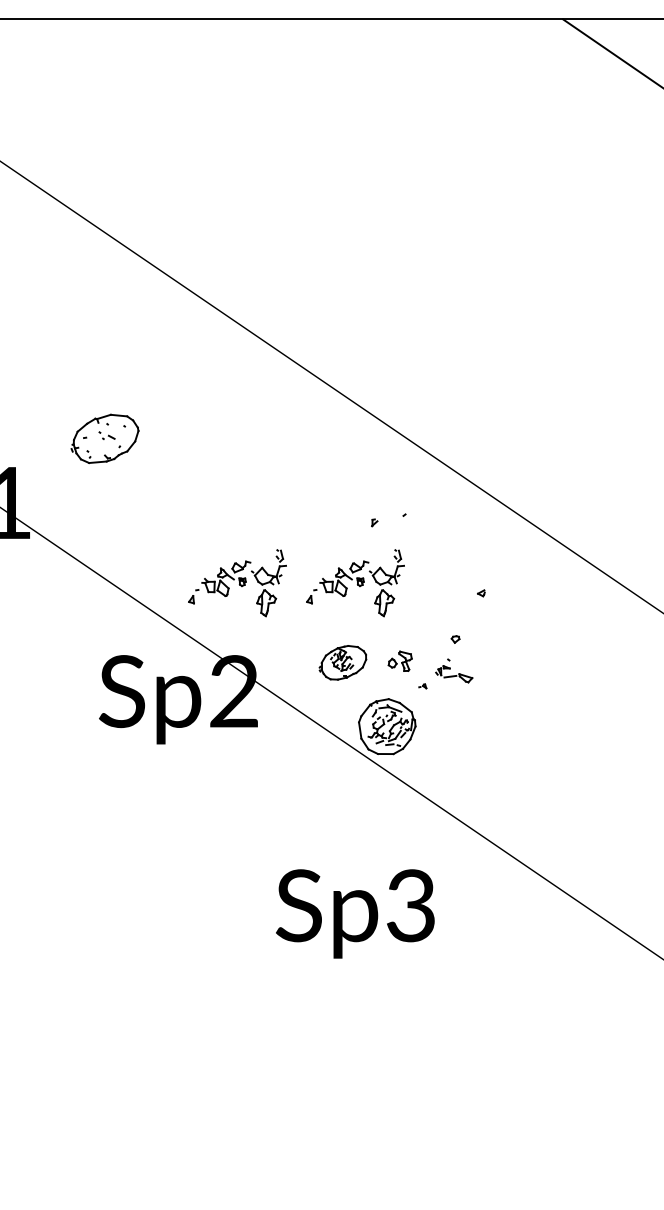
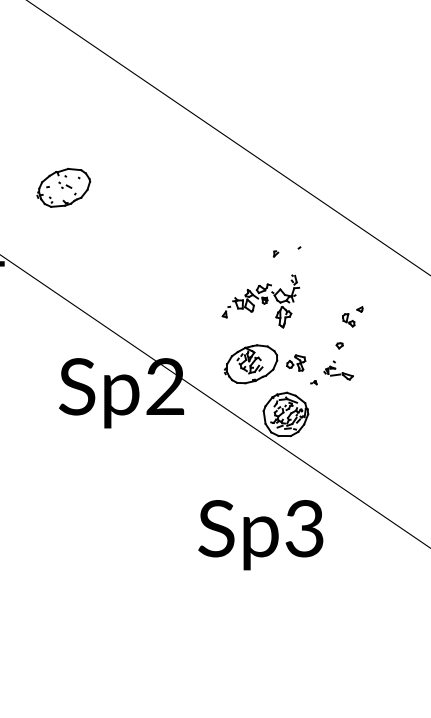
part: (237, 583) -> (168, 301), removed
part: (466, 607) -> (348, 320), added
part: (342, 662) -> (250, 363), size x1.43
text: (355, 913) -> (260, 534), moved

